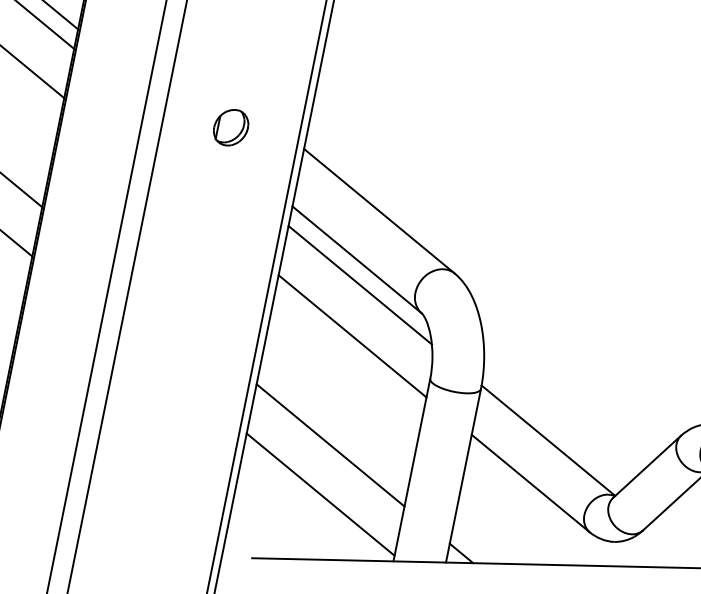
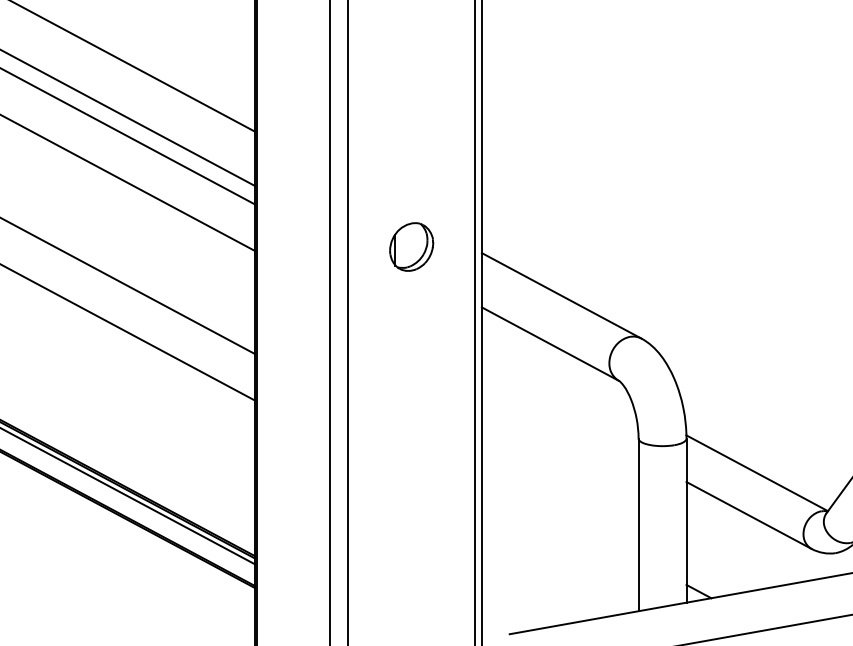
part: (230, 128) -> (411, 247), size x1.4
line: (359, 285) -> (557, 366), removed
line: (351, 336) -> (559, 414), removed
line: (329, 445) -> (559, 517), removed
line: (319, 493) -> (559, 563), removed

